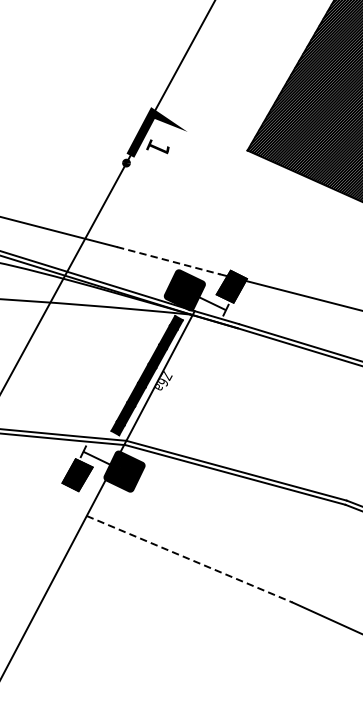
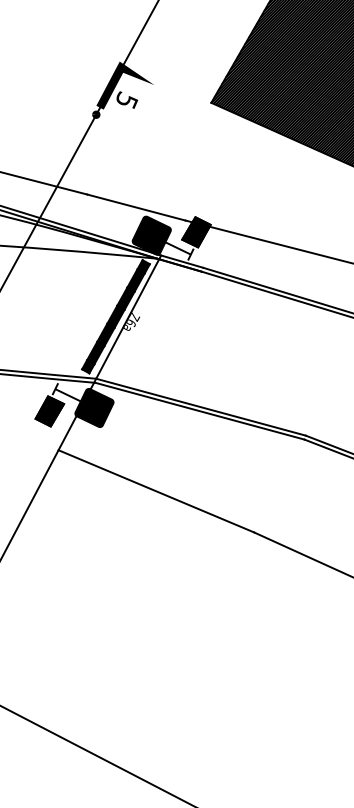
text: (158, 147) -> (126, 99), 1 -> 5
line: (168, 260) -> (136, 207), dashed -> solid
line: (189, 559) -> (156, 491), dashed -> solid

